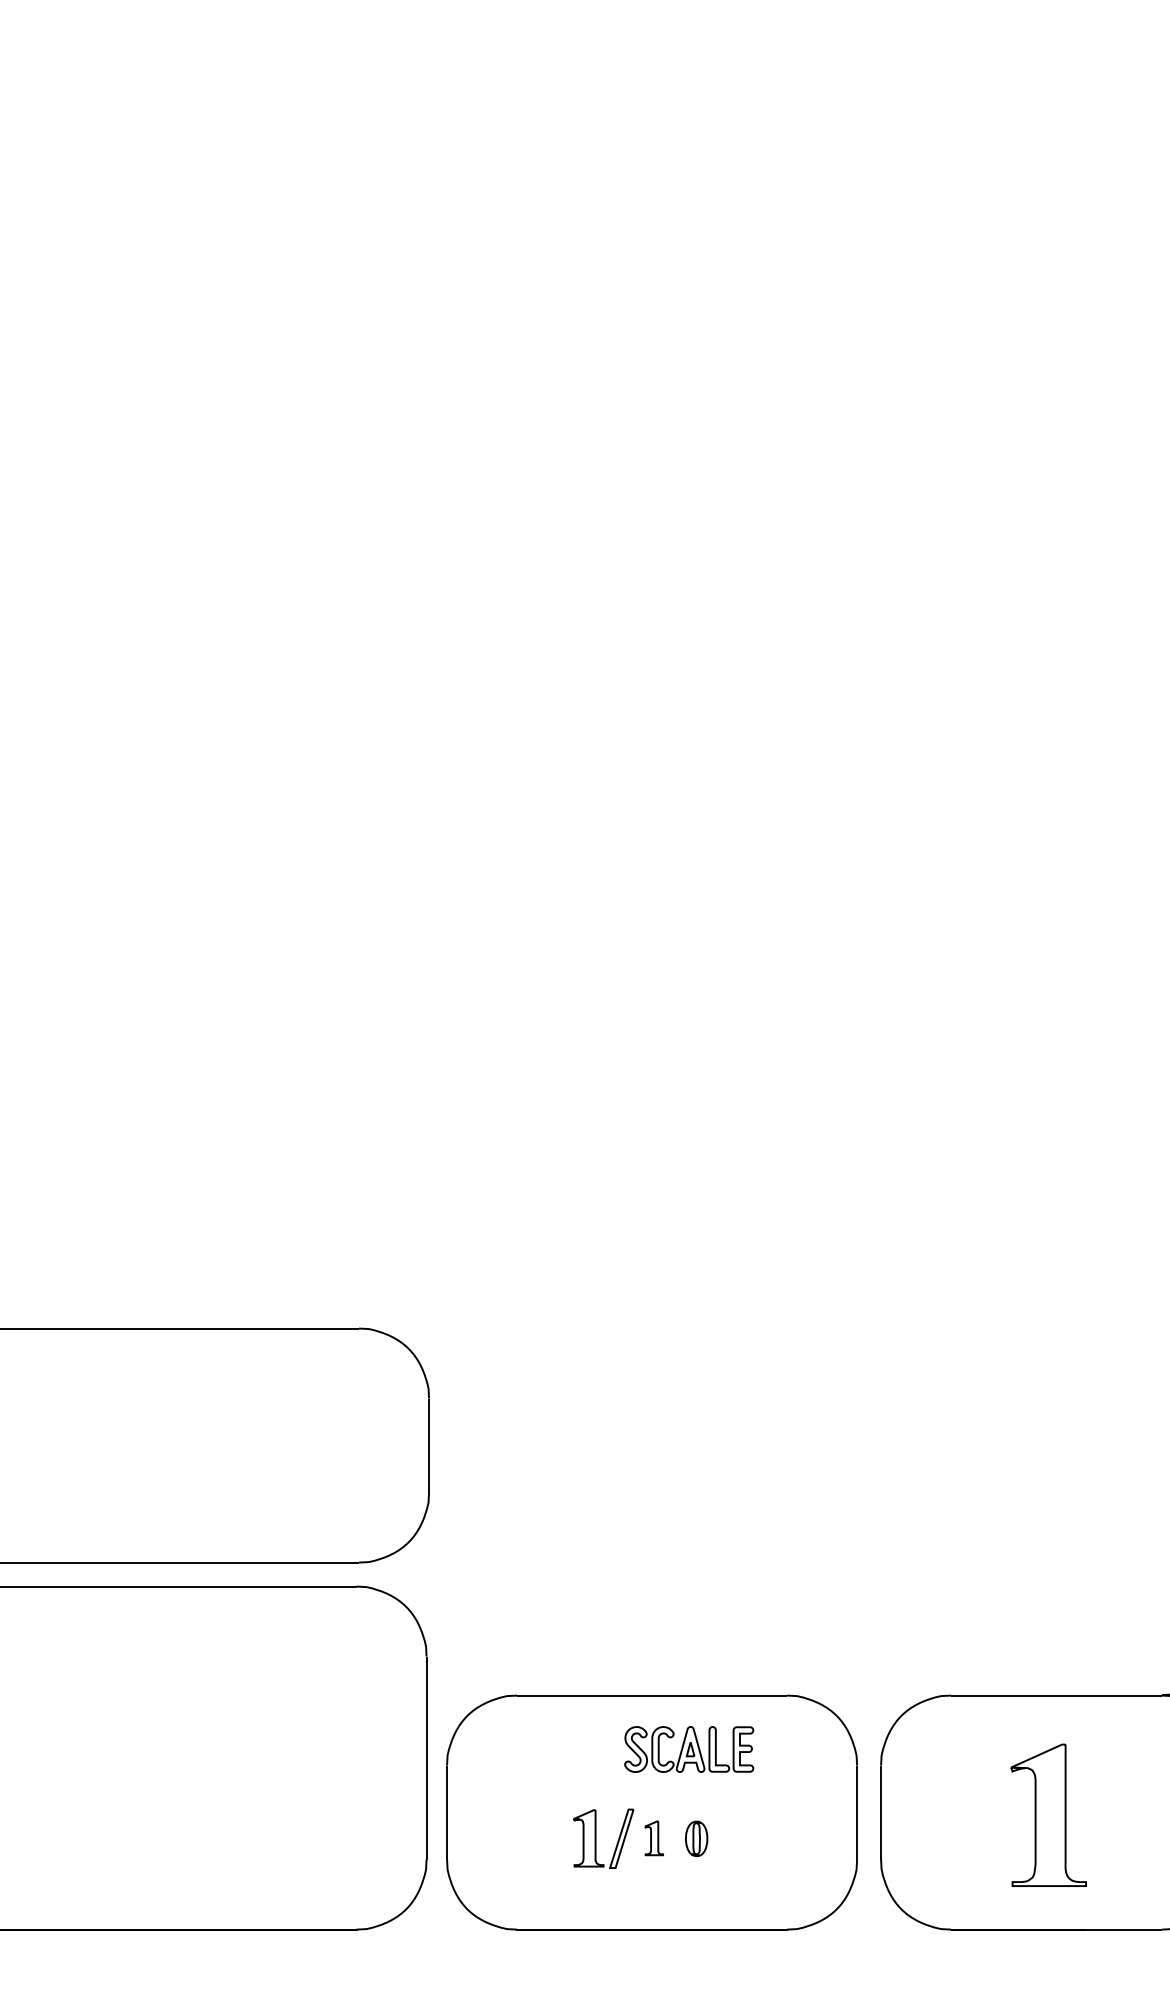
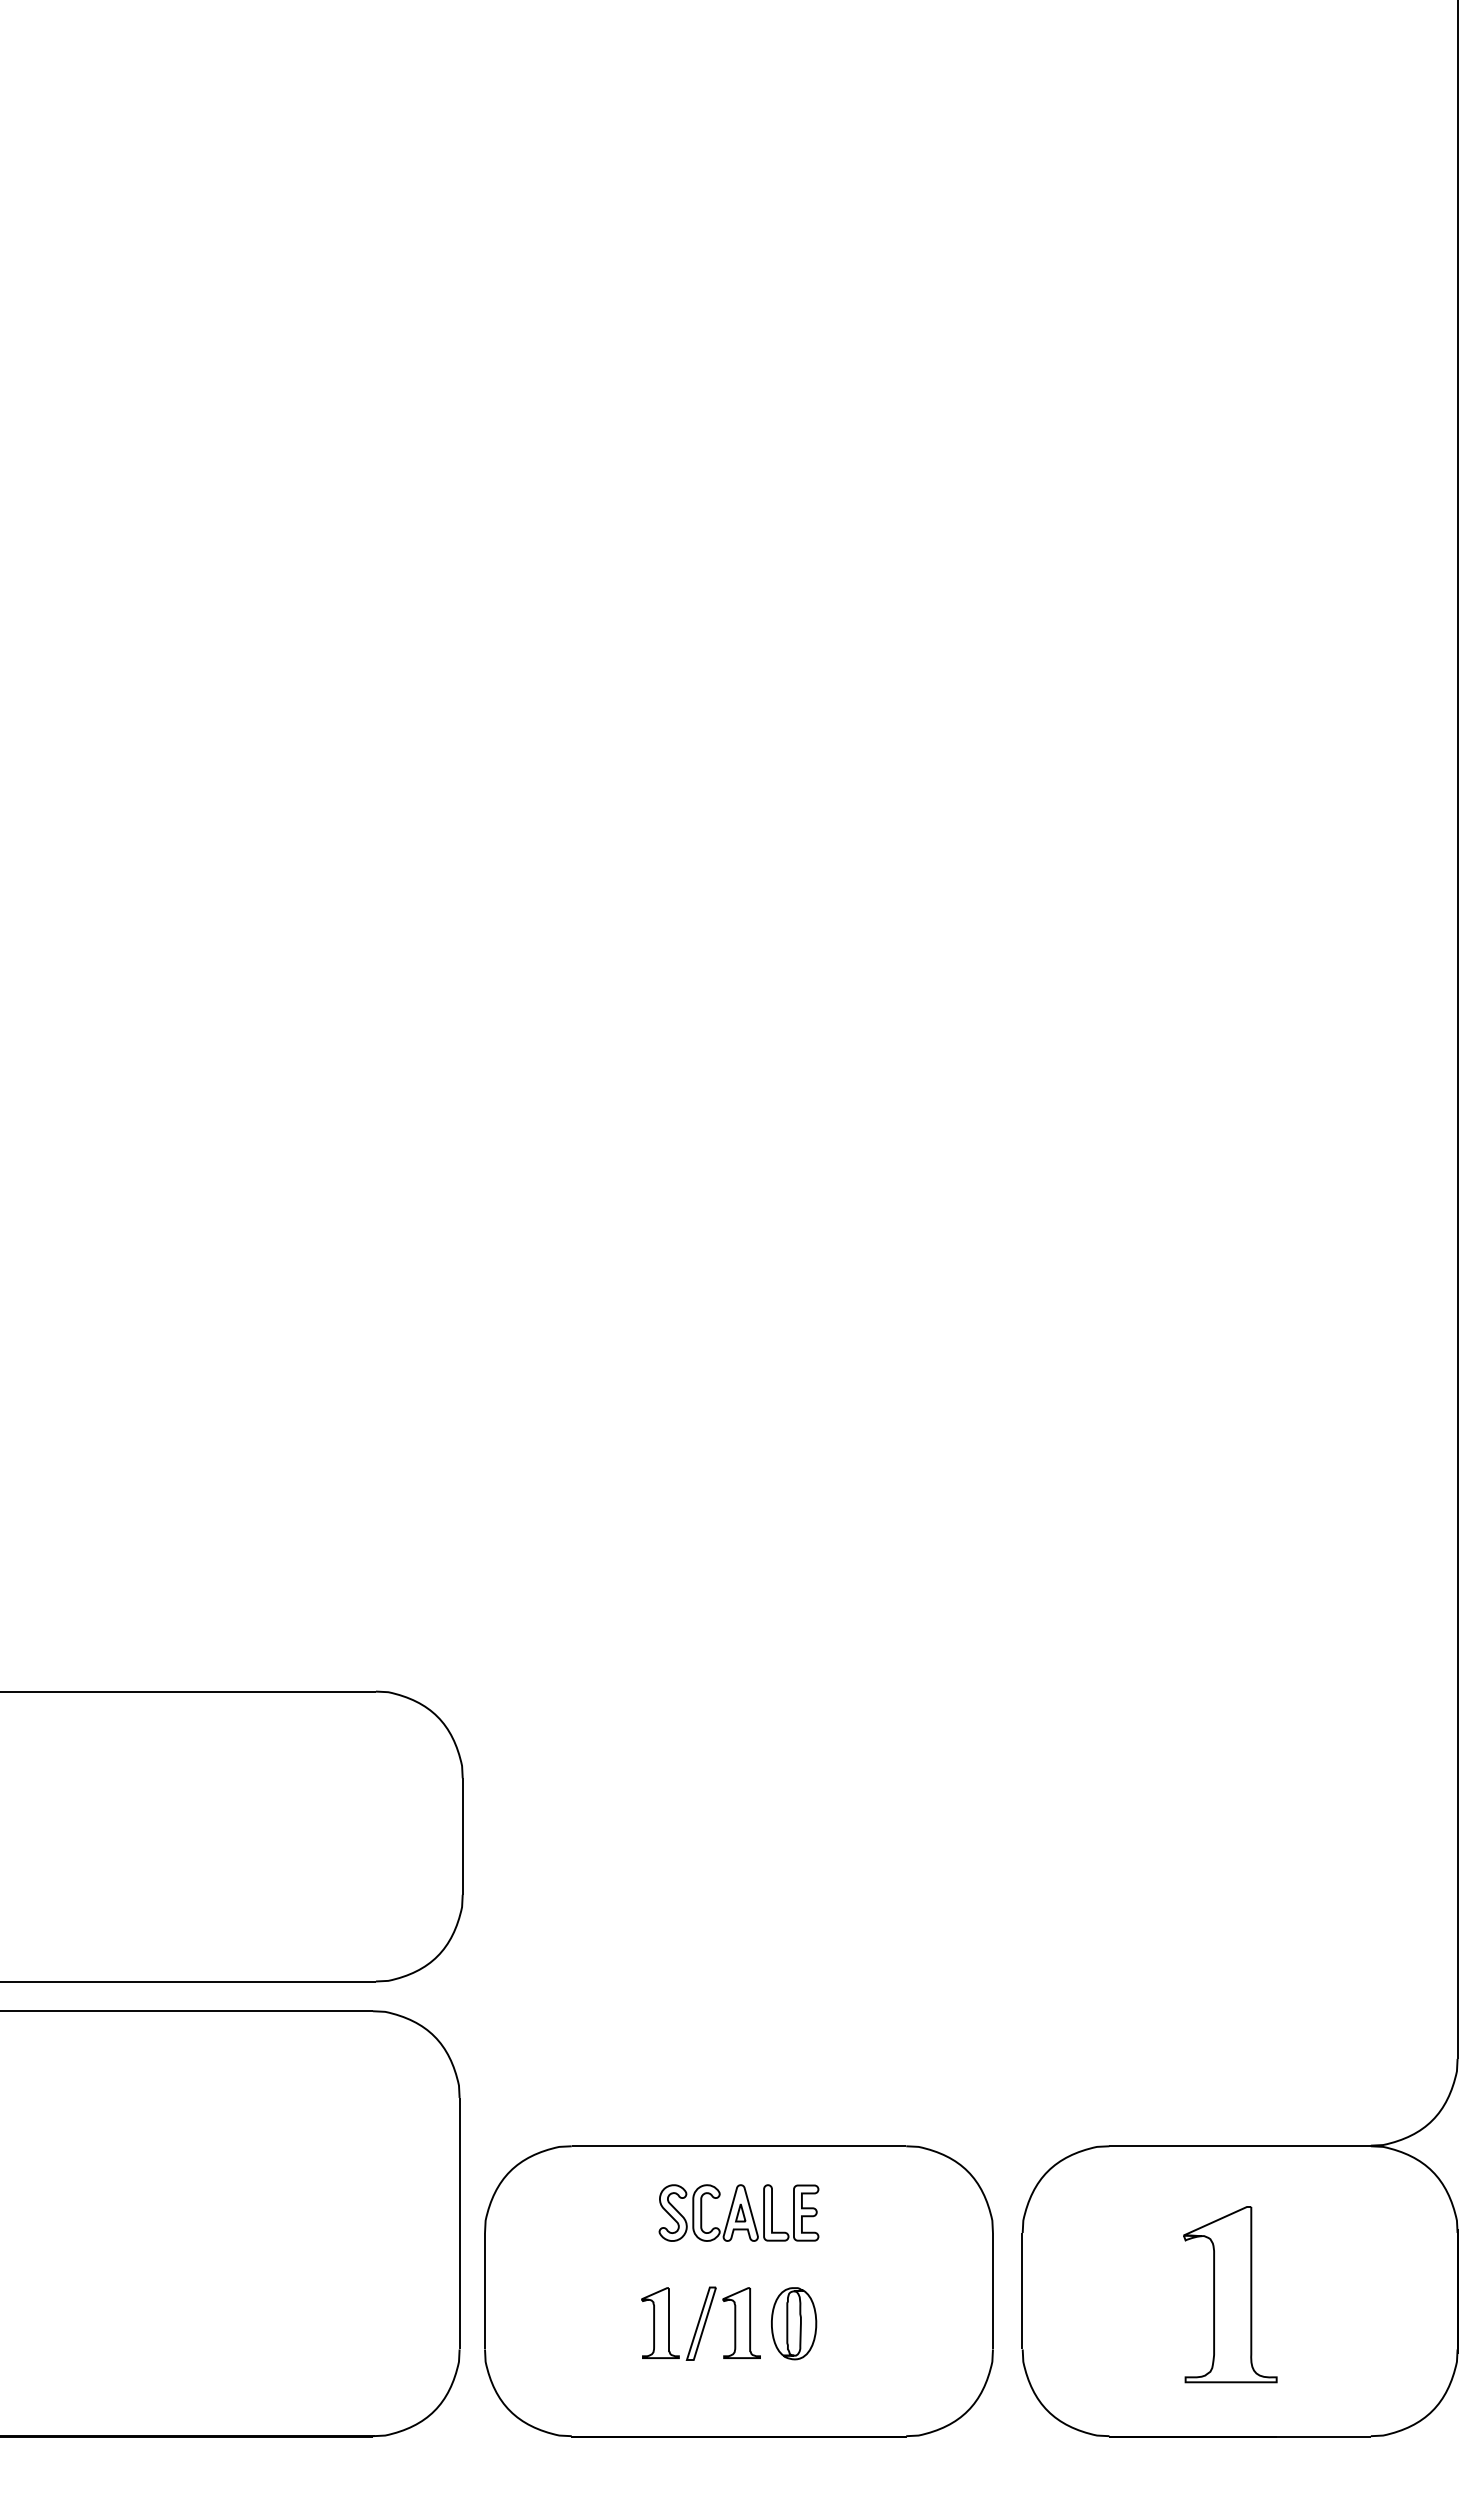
part: (688, 1749) -> (738, 2212), moved
part: (654, 1837) -> (741, 2322), size x1.67
part: (696, 1838) -> (794, 2323), size x1.67

